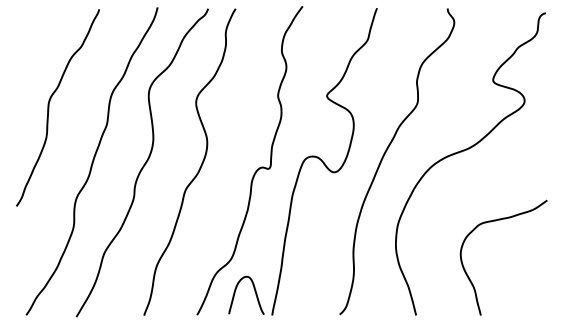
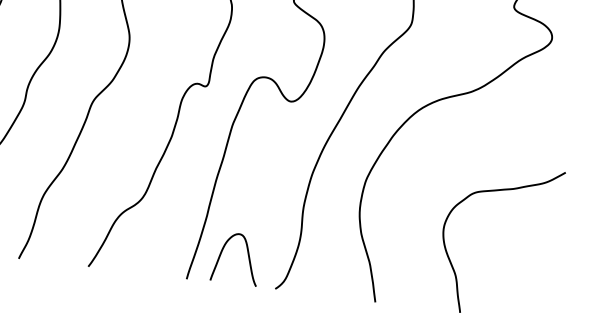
curve: (254, 291) -> (247, 254), moved

